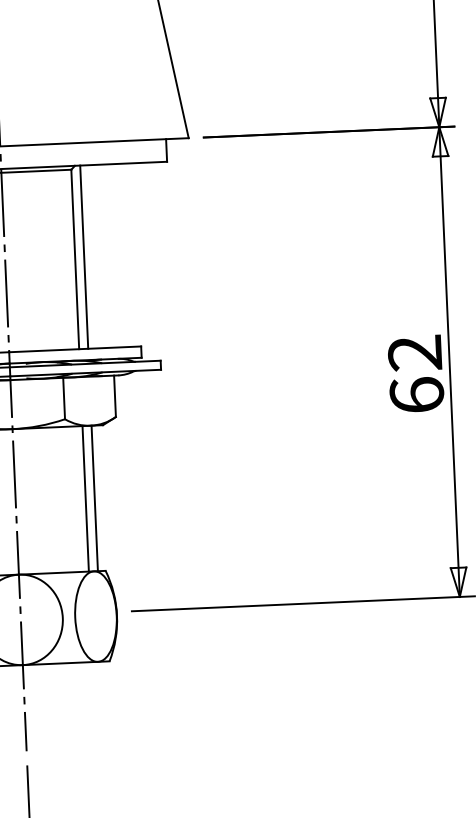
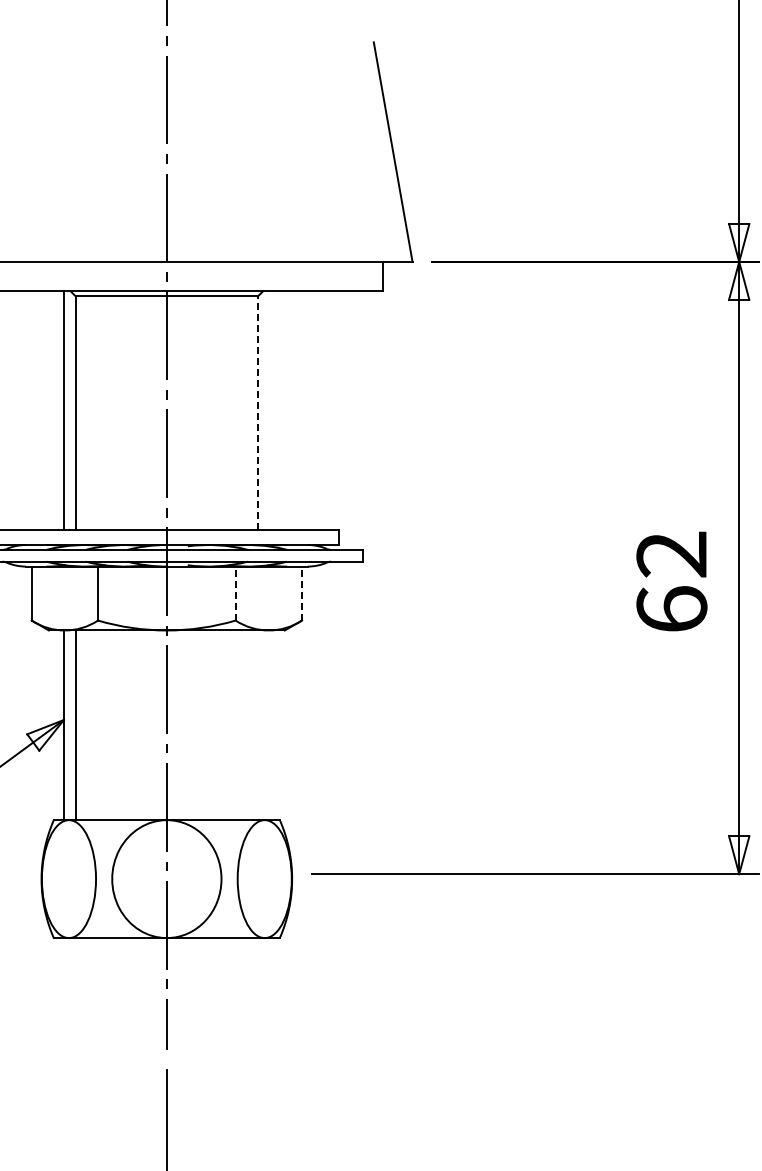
line: (83, 256) -> (269, 410), removed
line: (75, 259) -> (258, 413), solid -> dashed
text: (415, 373) -> (671, 581), moved
line: (115, 396) -> (302, 593), solid -> dashed
line: (63, 398) -> (235, 593), solid -> dashed
line: (86, 498) -> (258, 725), removed
line: (94, 498) -> (269, 725), removed

